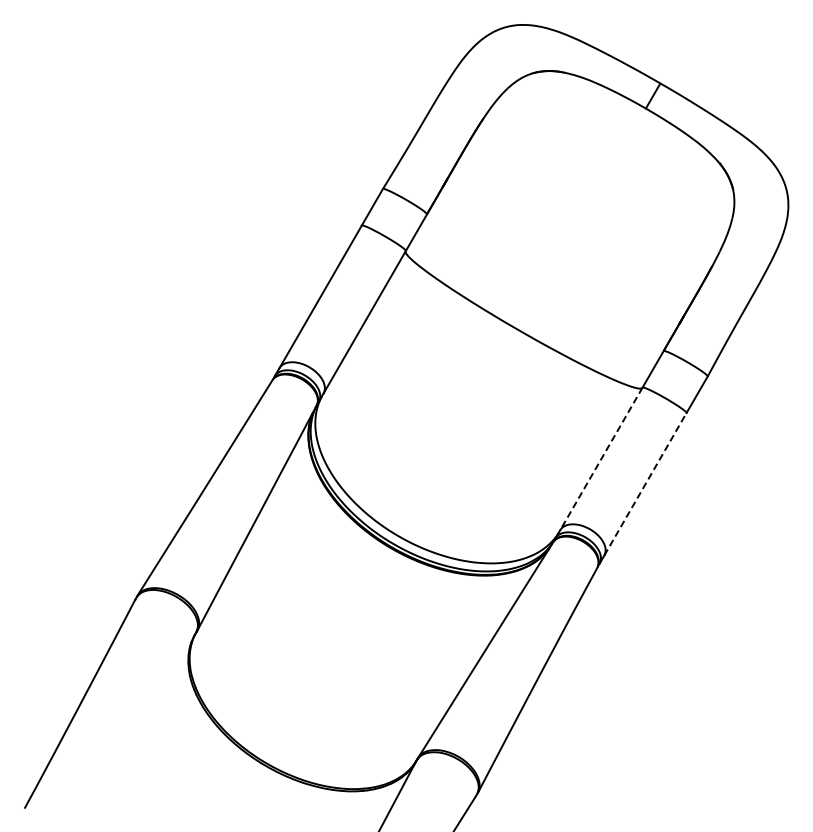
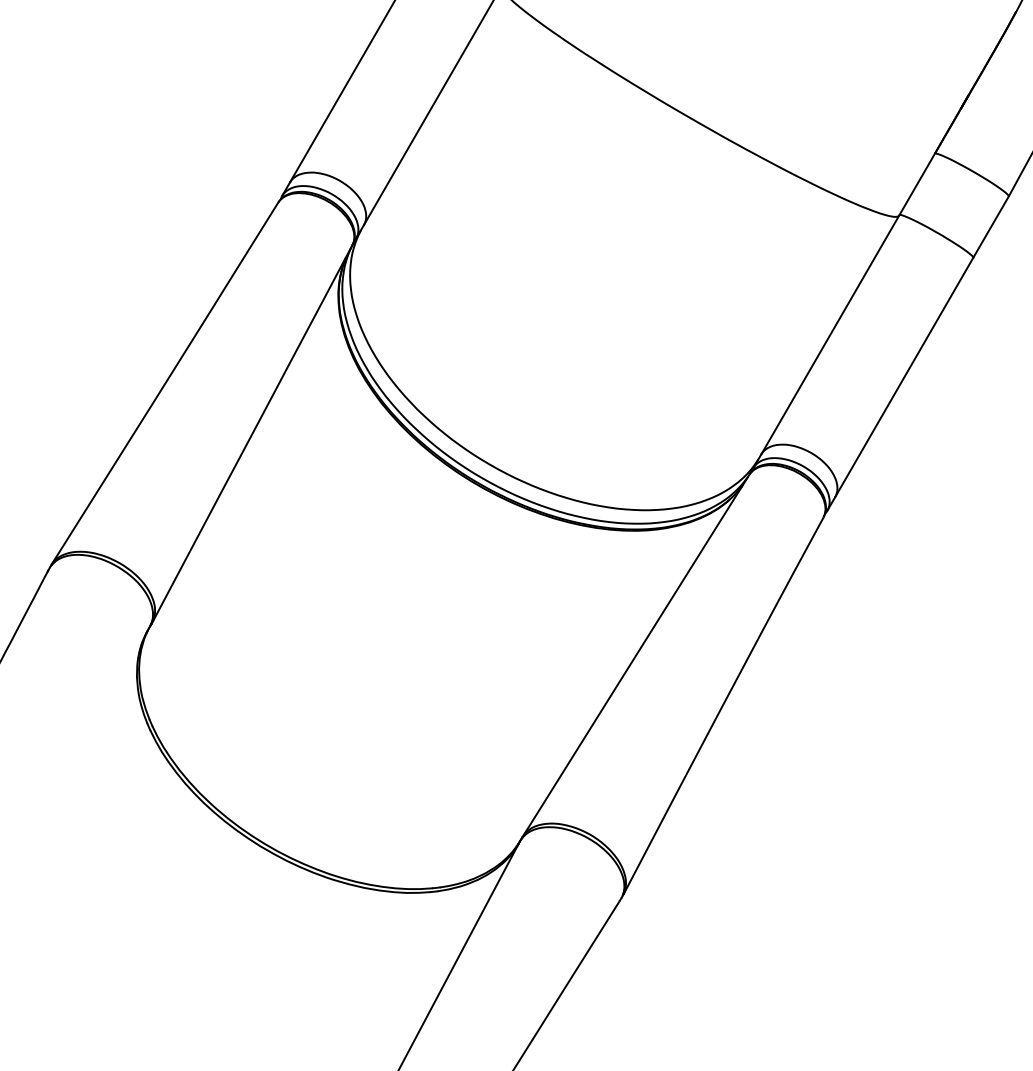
line: (601, 459) -> (830, 335), dashed -> solid
line: (645, 483) -> (904, 376), dashed -> solid

